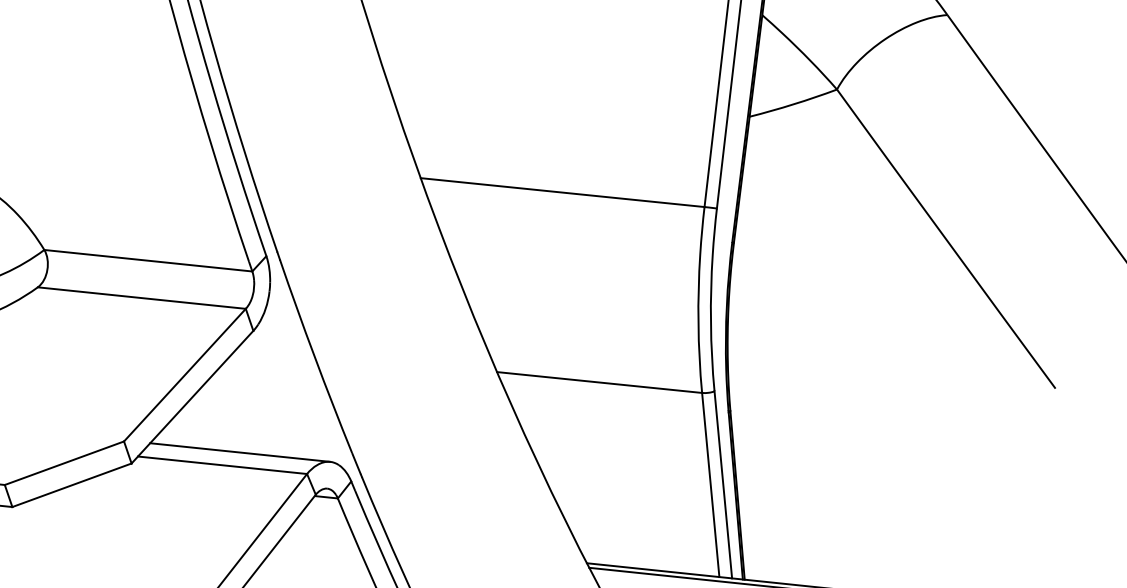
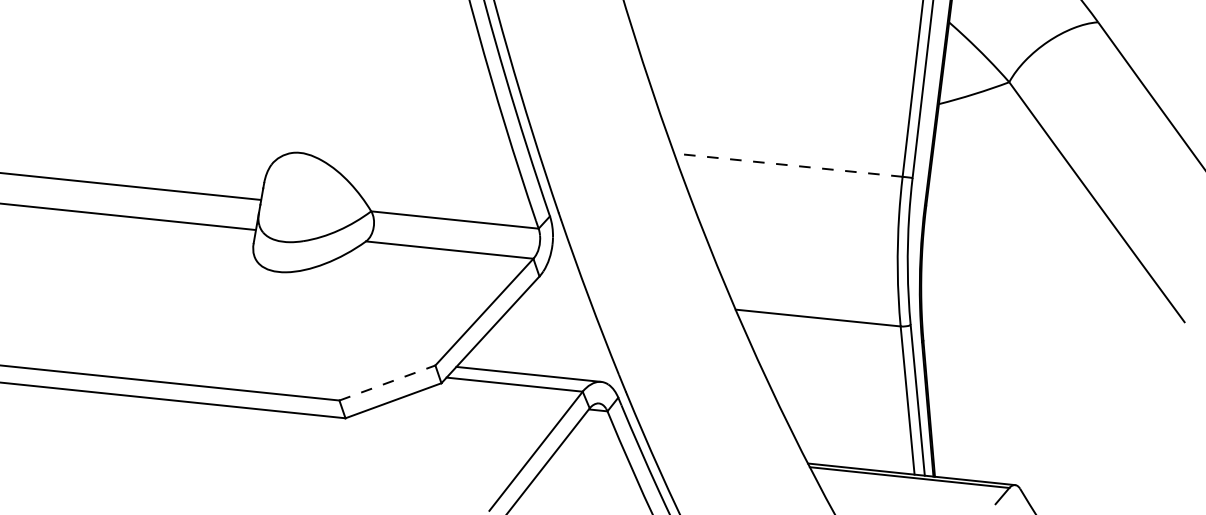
line: (562, 192) -> (788, 165), solid -> dashed
line: (64, 462) -> (387, 382), solid -> dashed

